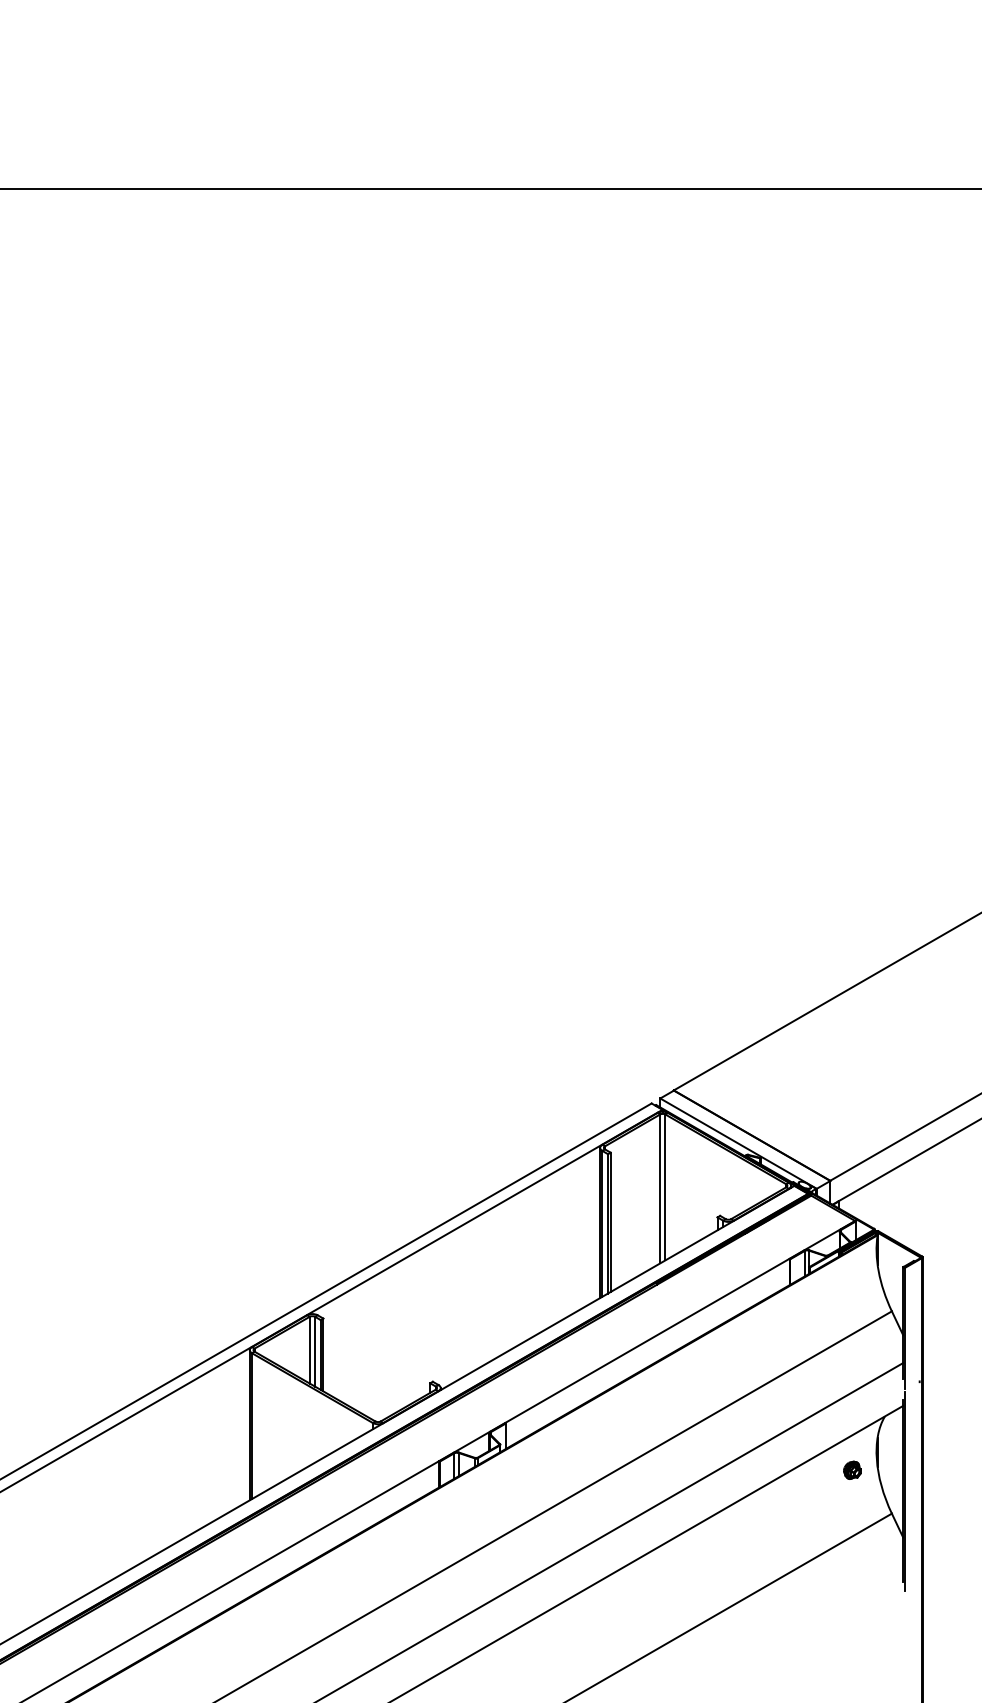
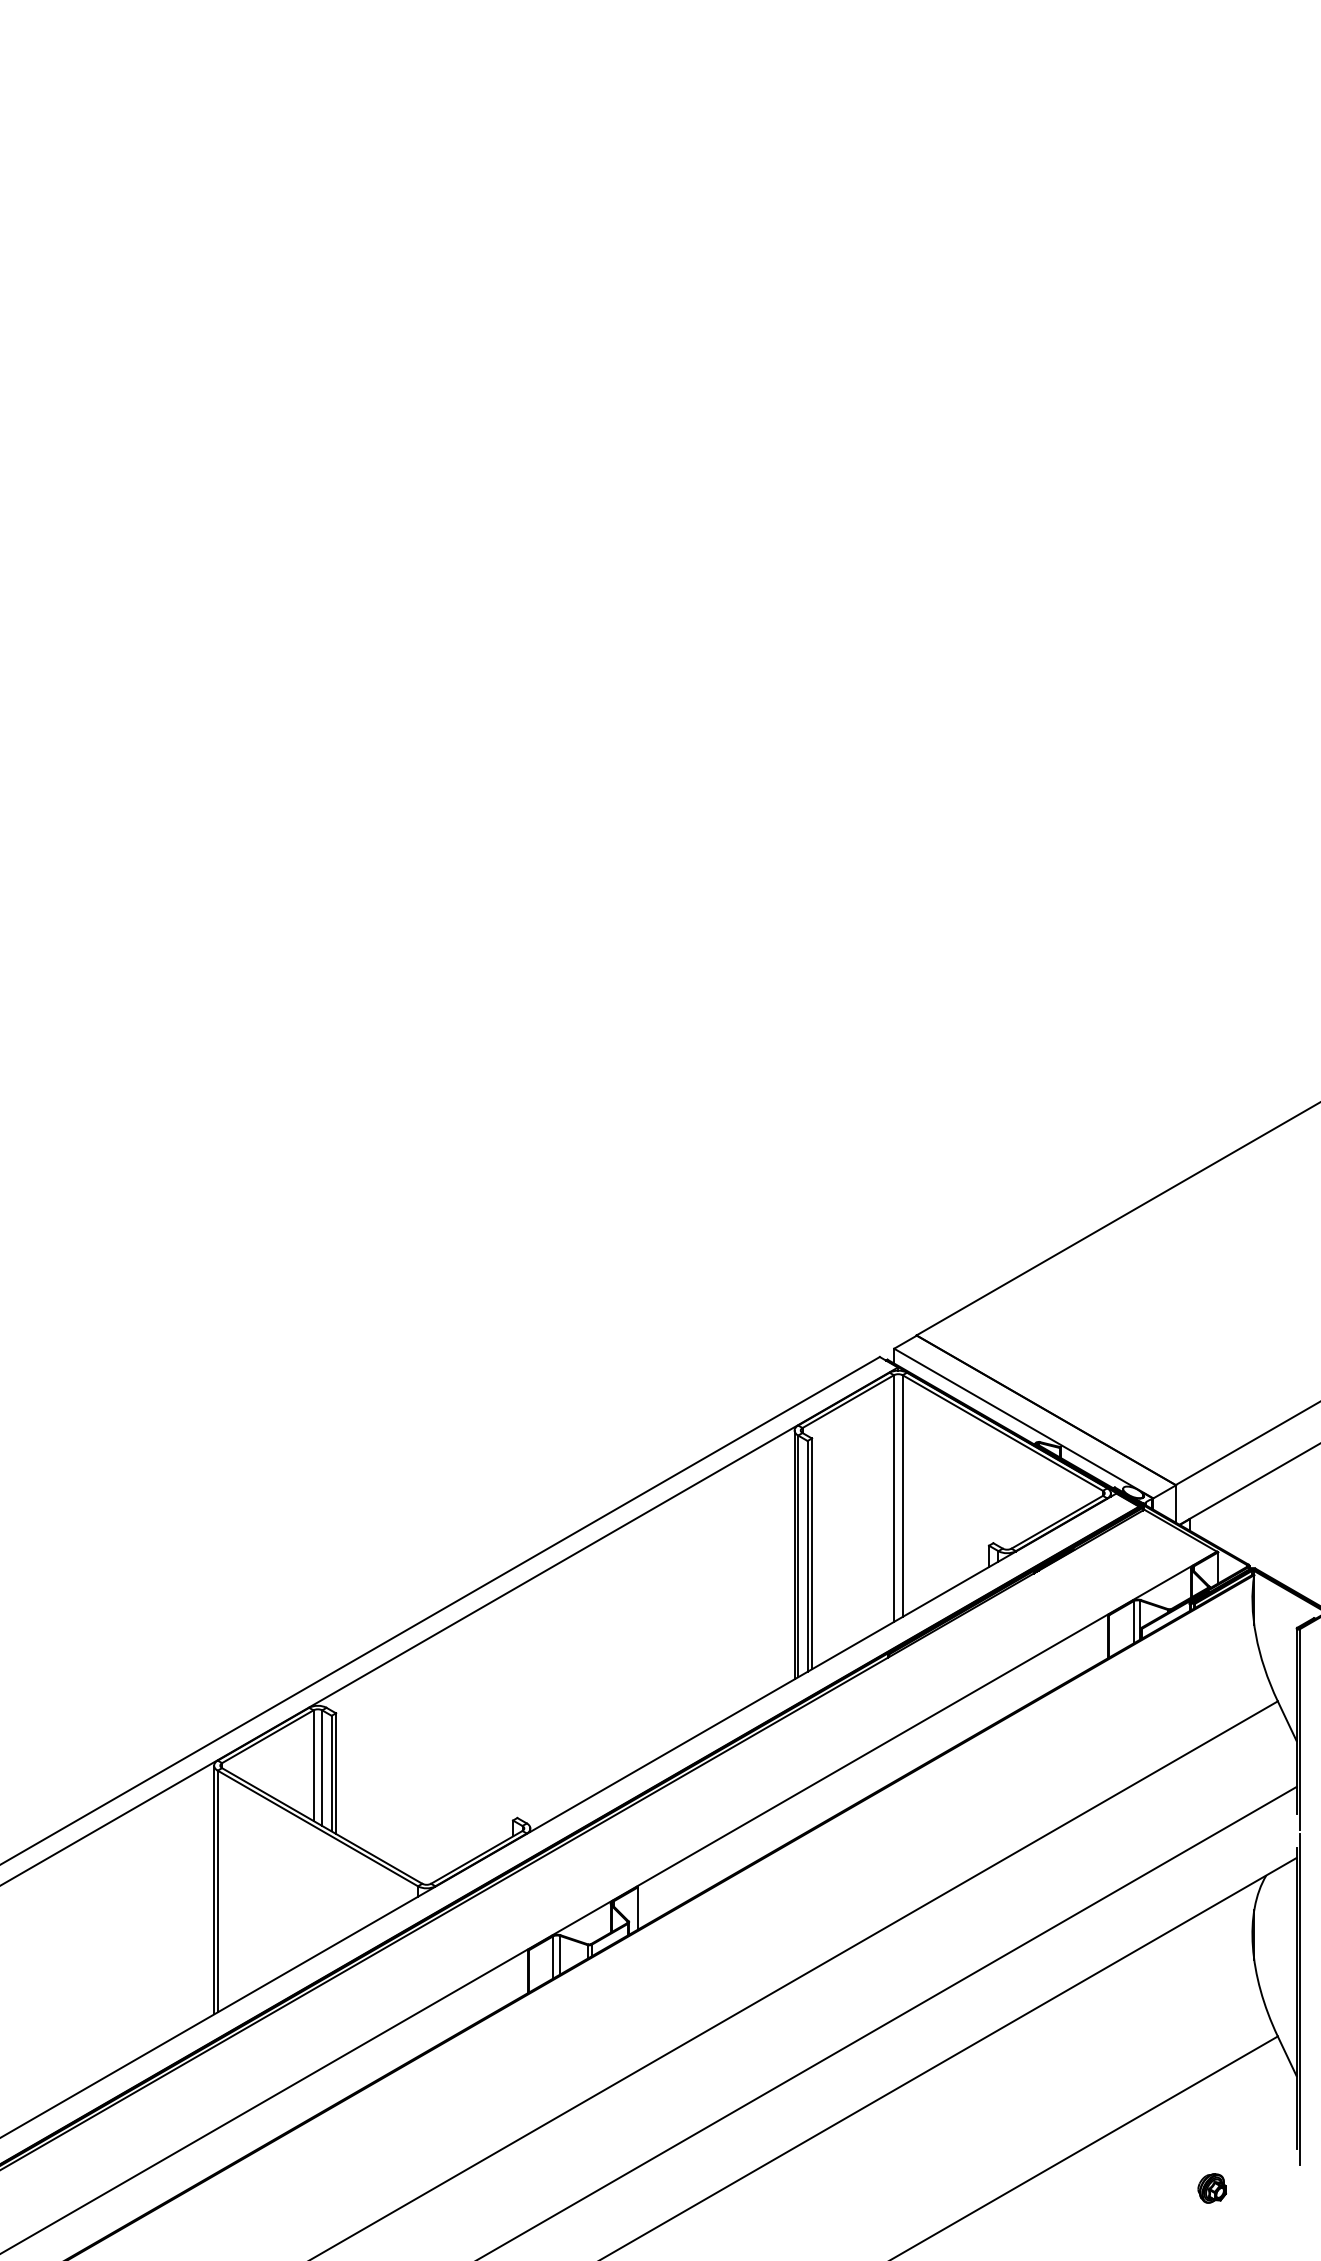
part: (852, 1469) -> (1212, 2186), moved

